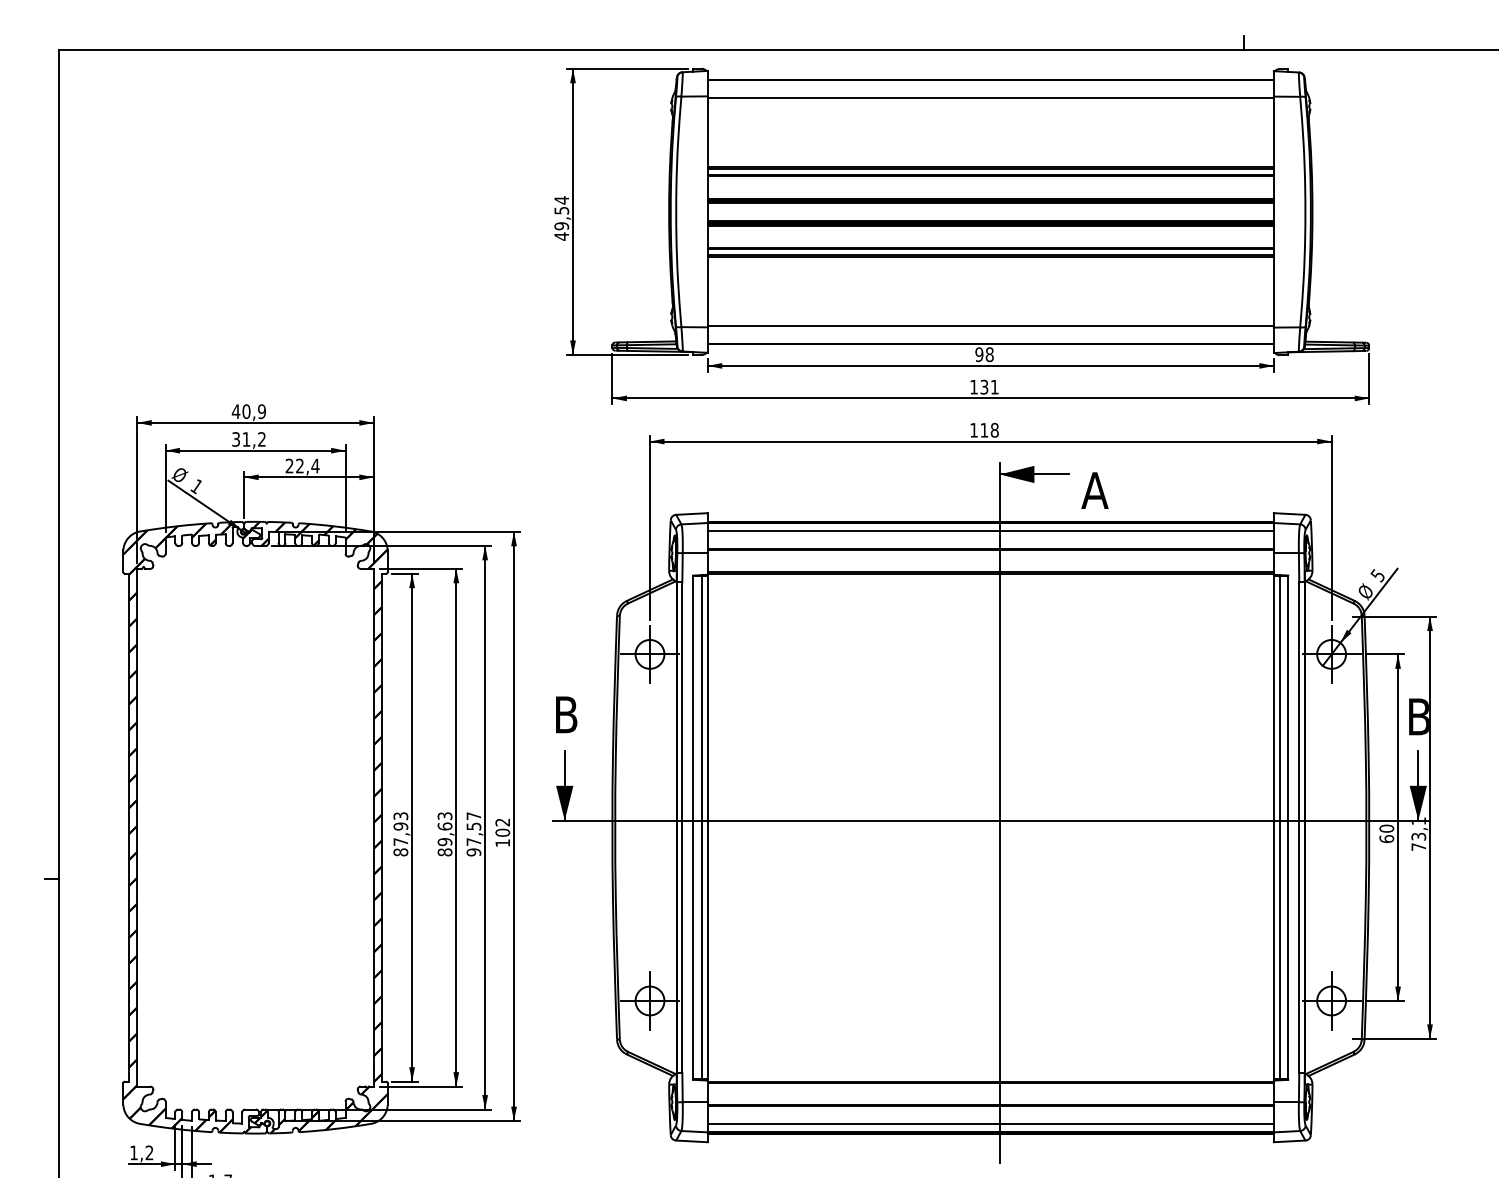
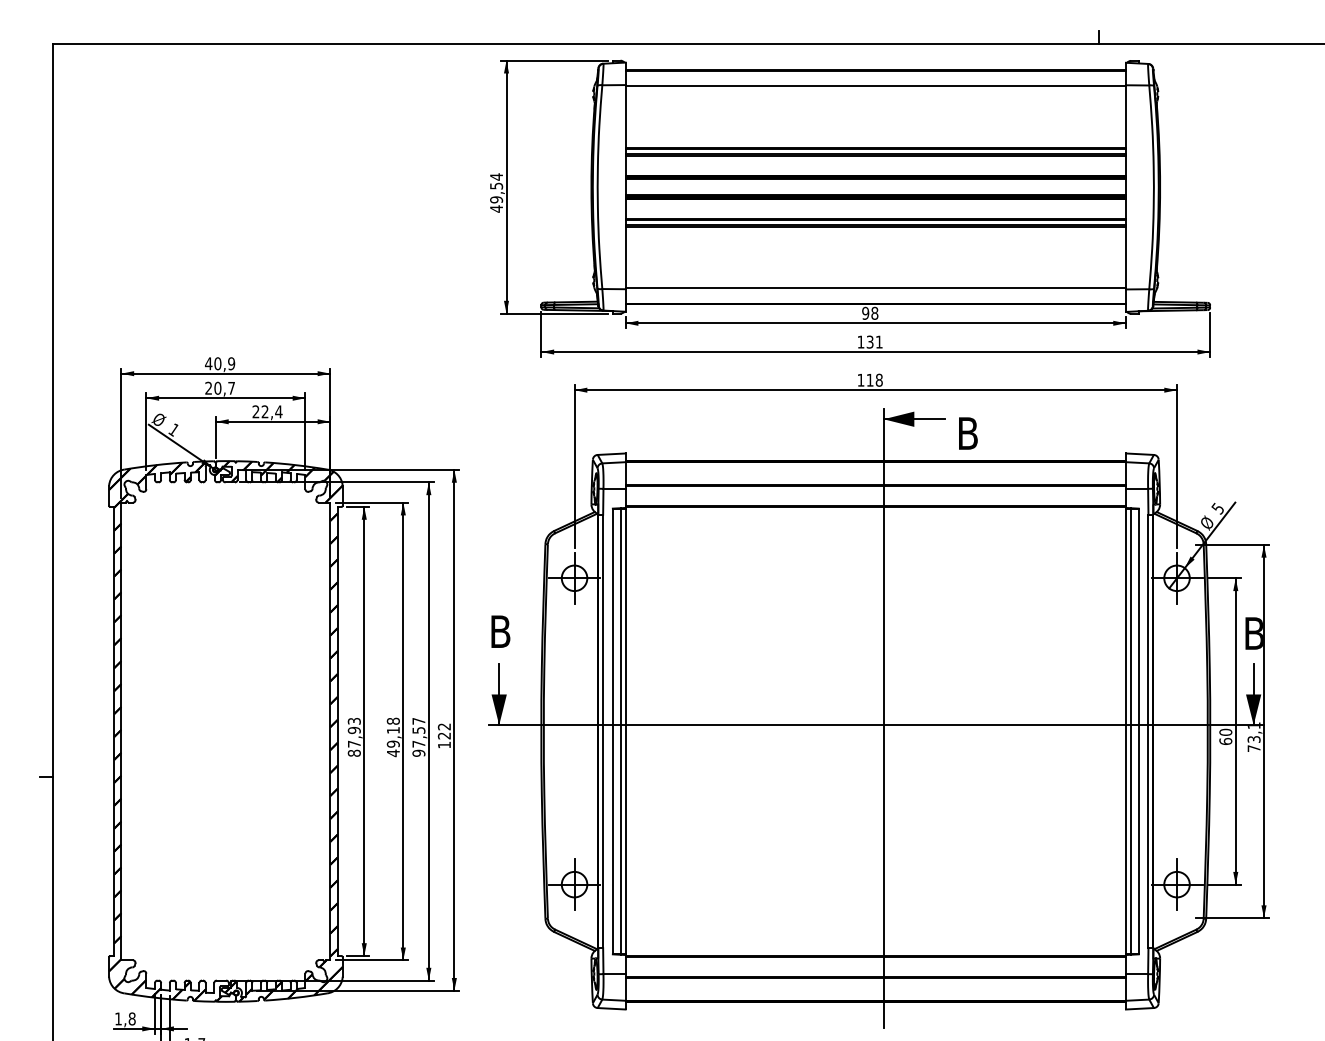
text: (248, 439) -> (219, 388), 31,2 -> 20,7
text: (1094, 490) -> (967, 433), A -> B
line: (990, 531) -> (875, 469), removed
text: (502, 832) -> (444, 735), 102 -> 122
text: (444, 834) -> (392, 737), 89,63 -> 49,18
line: (990, 1124) -> (875, 993), removed
text: (149, 1152) -> (132, 1018), 1,2 -> 1,8

